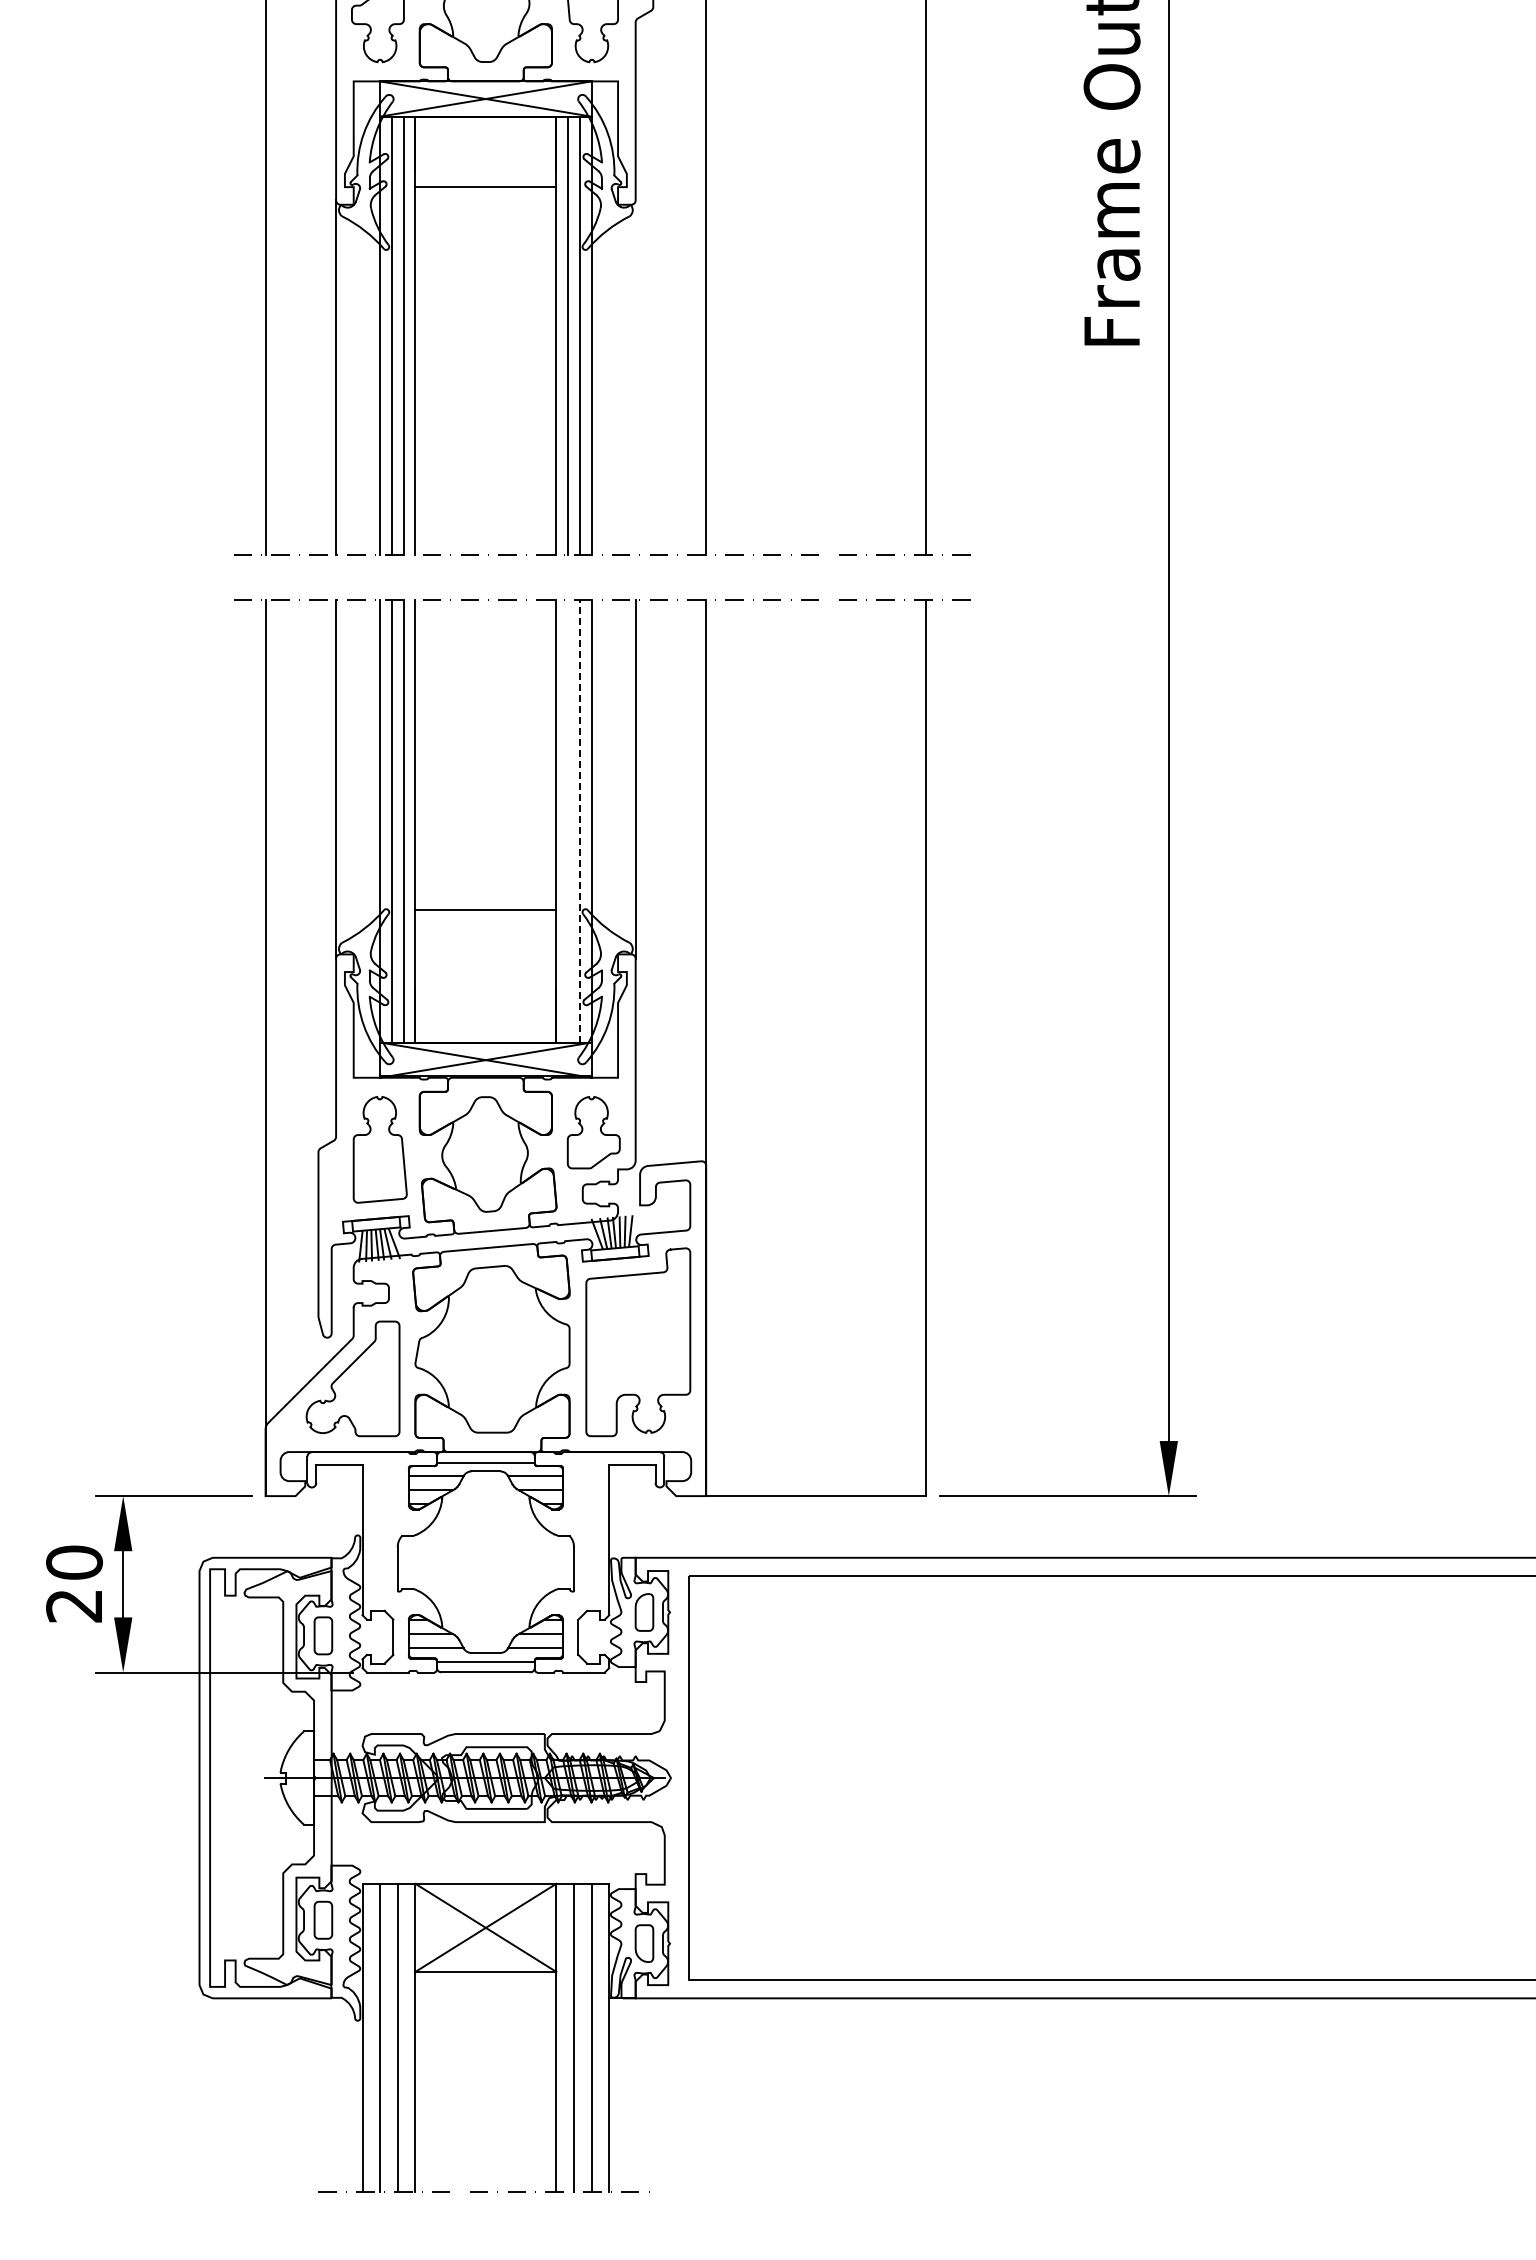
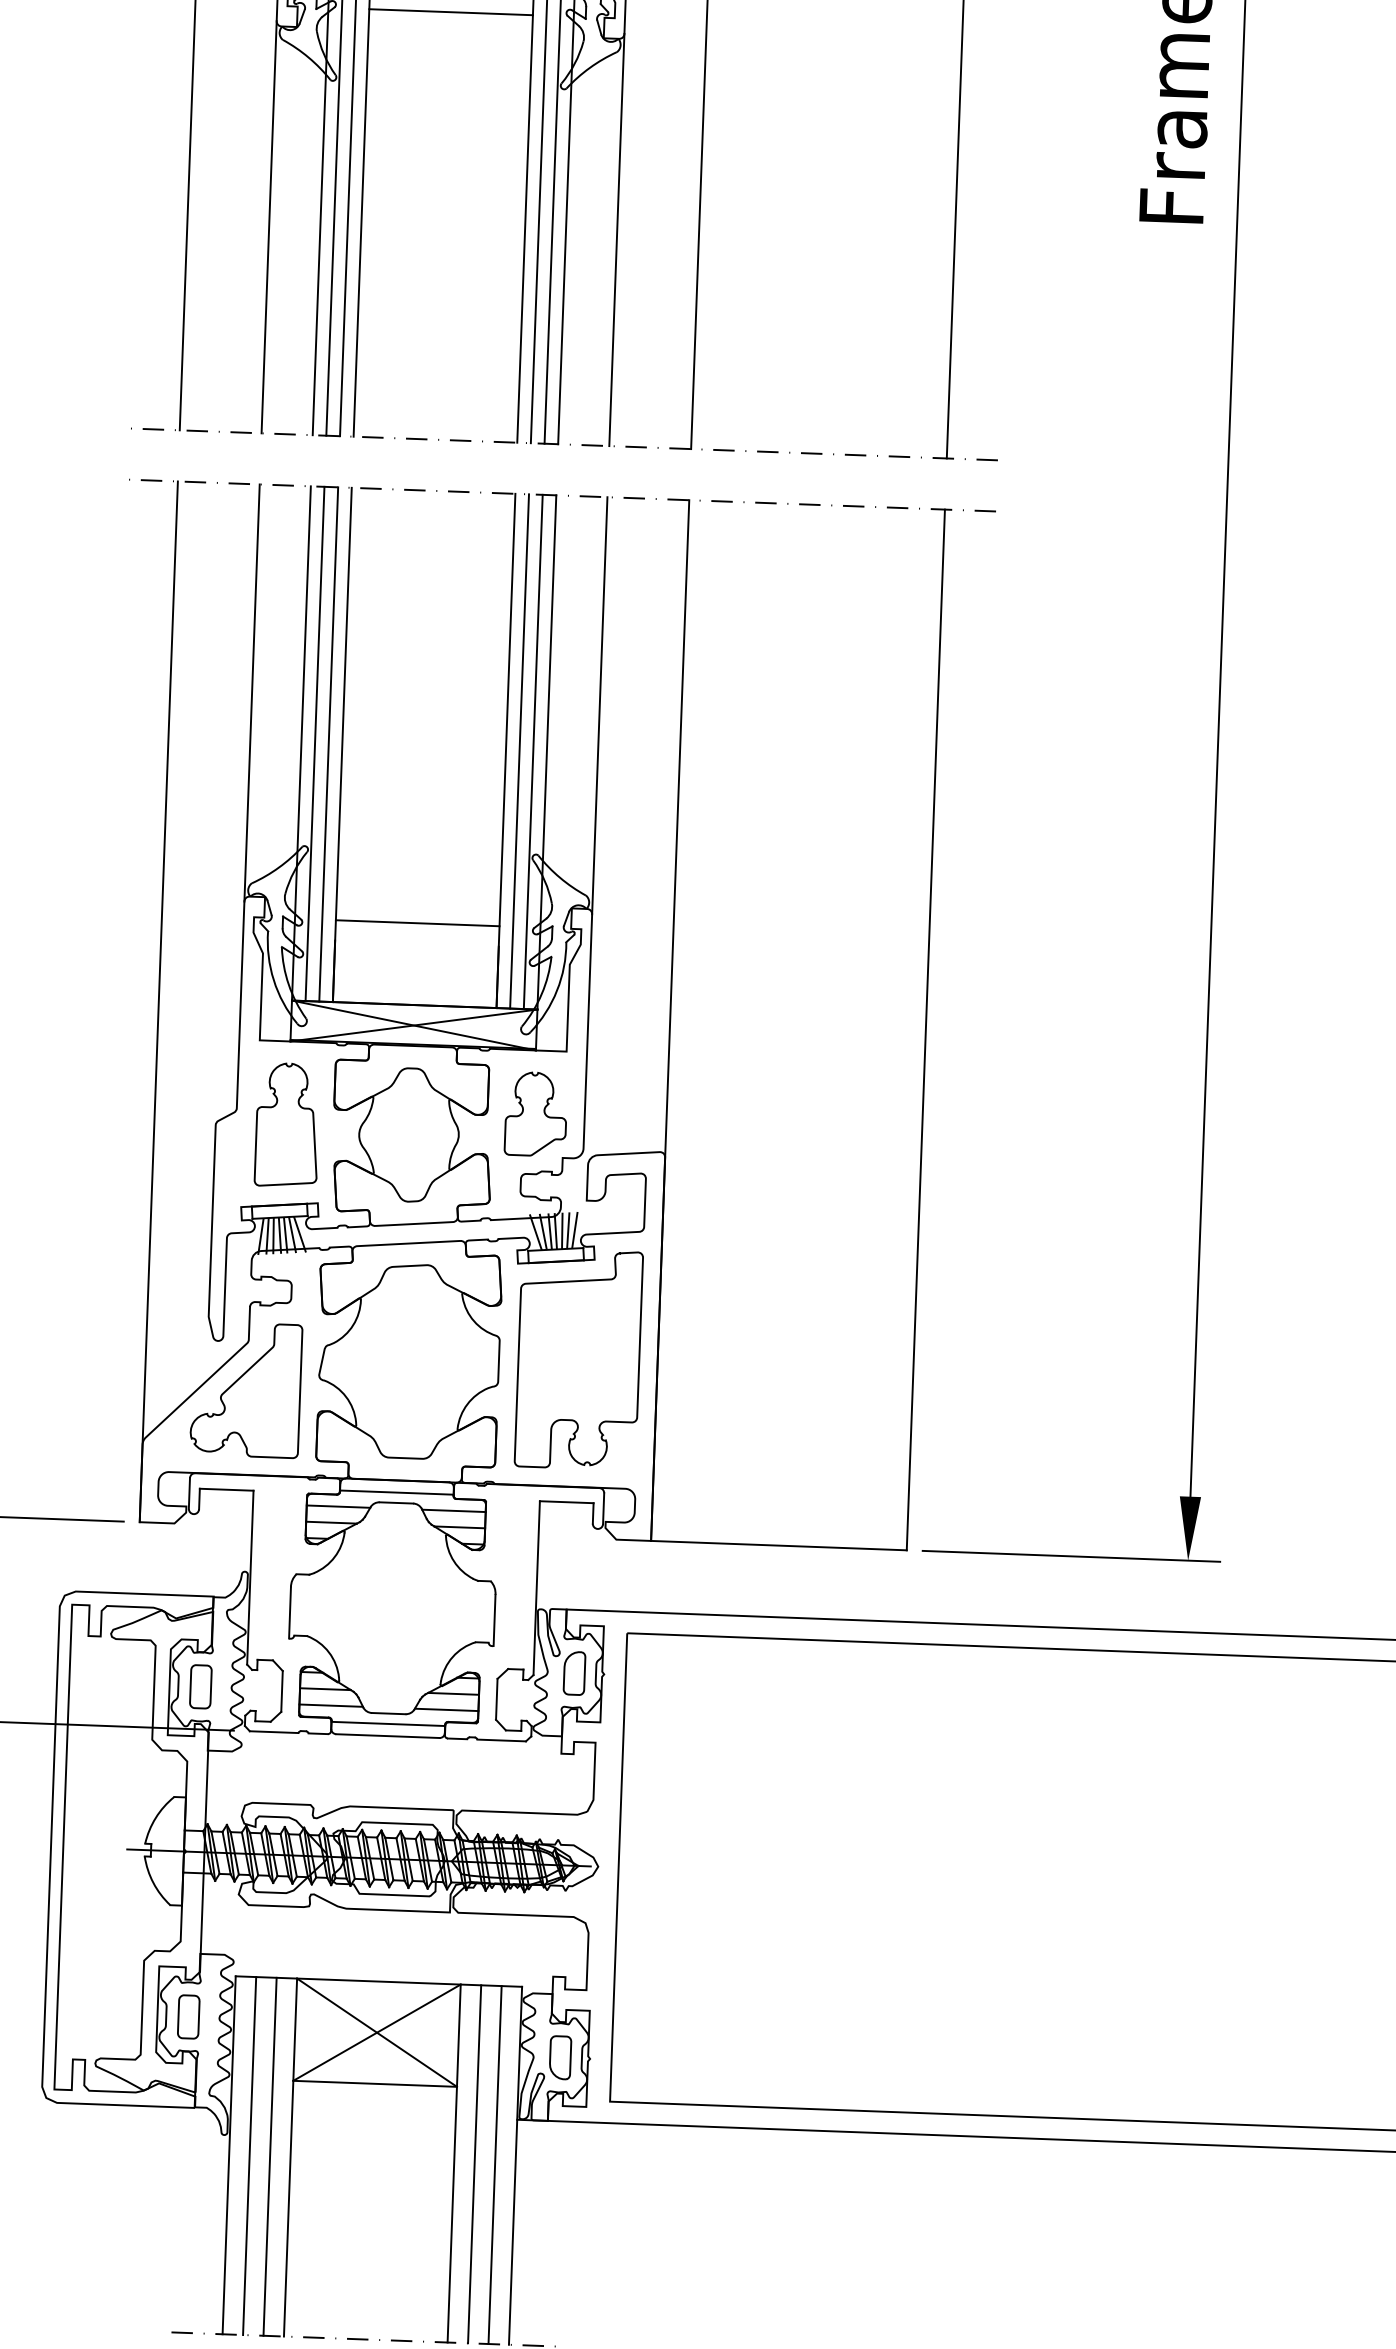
line: (635, 377) -> (616, 239), added
line: (568, 820) -> (520, 750), added
line: (579, 821) -> (532, 752), dashed -> solid
line: (485, 910) -> (417, 923), moved

